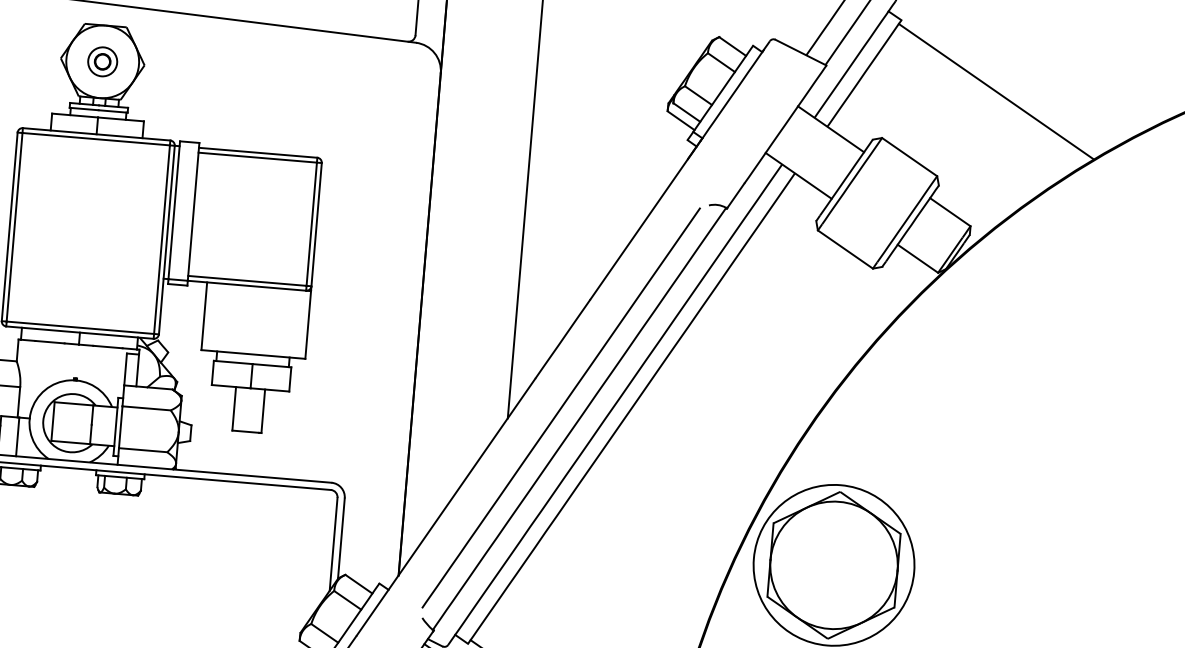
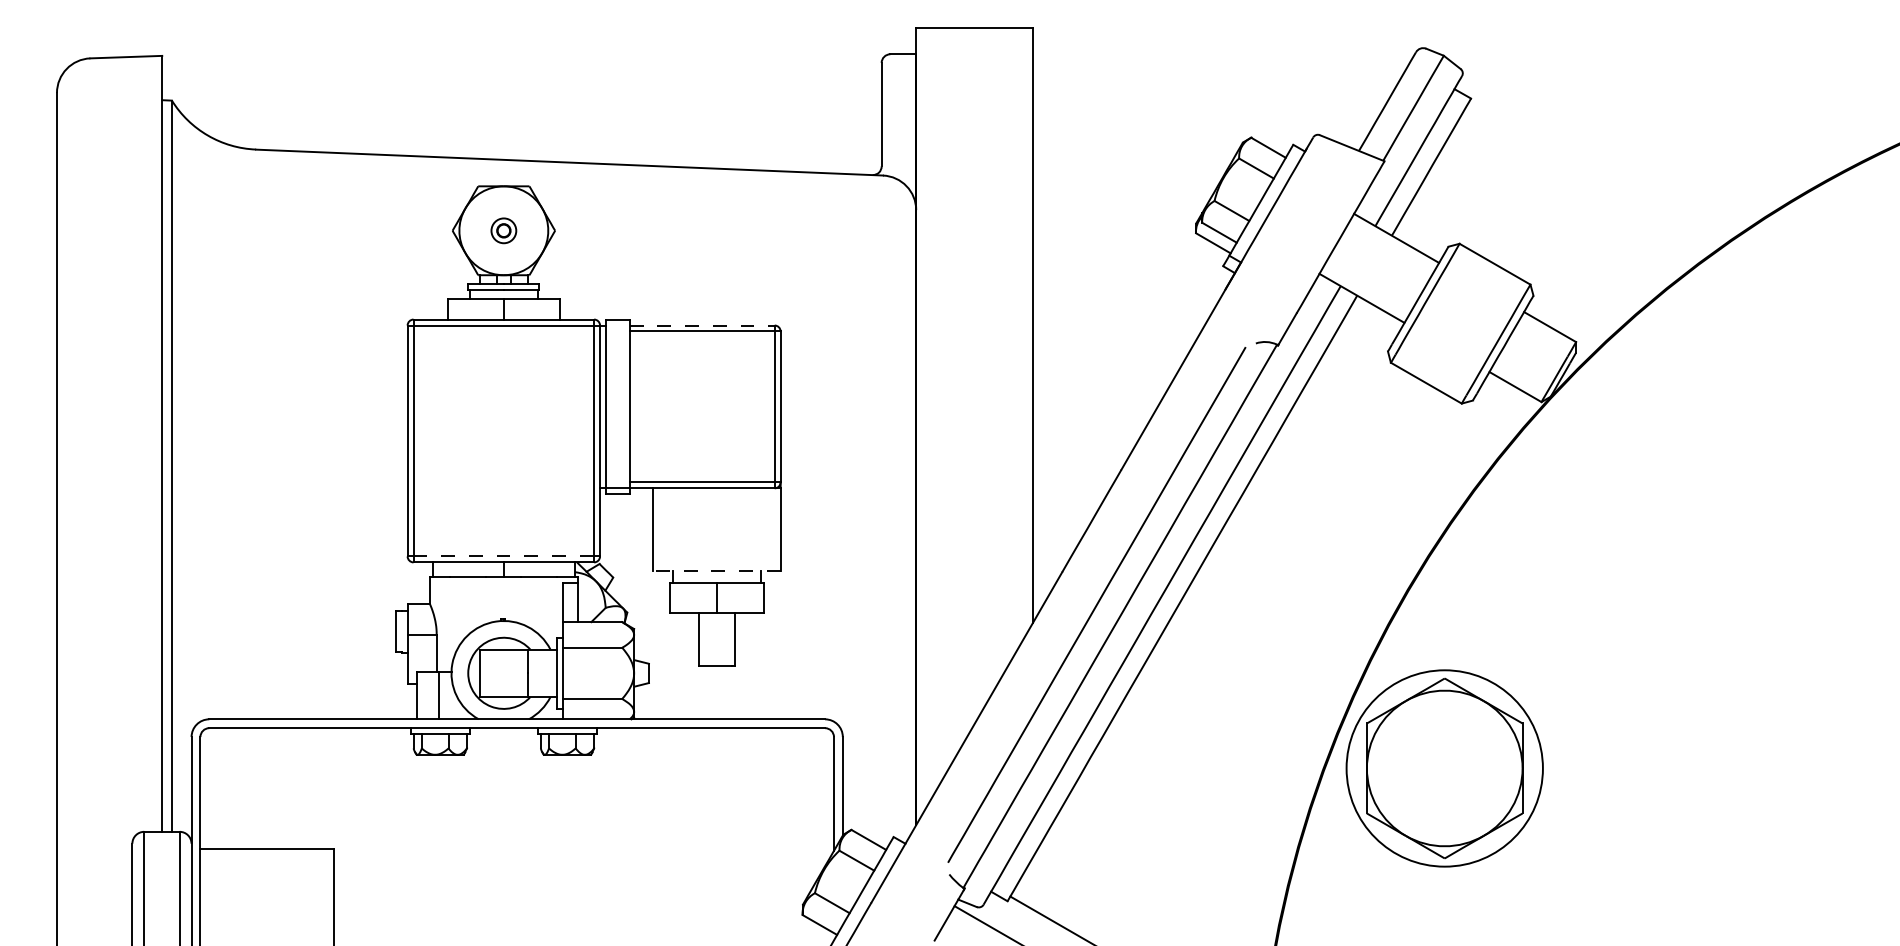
part: (102, 61) -> (503, 230), size x0.7
line: (996, 91) -> (1593, 175), removed
line: (258, 152) -> (702, 325), solid -> dashed
line: (80, 327) -> (504, 556), solid -> dashed
line: (253, 354) -> (717, 571), solid -> dashed

